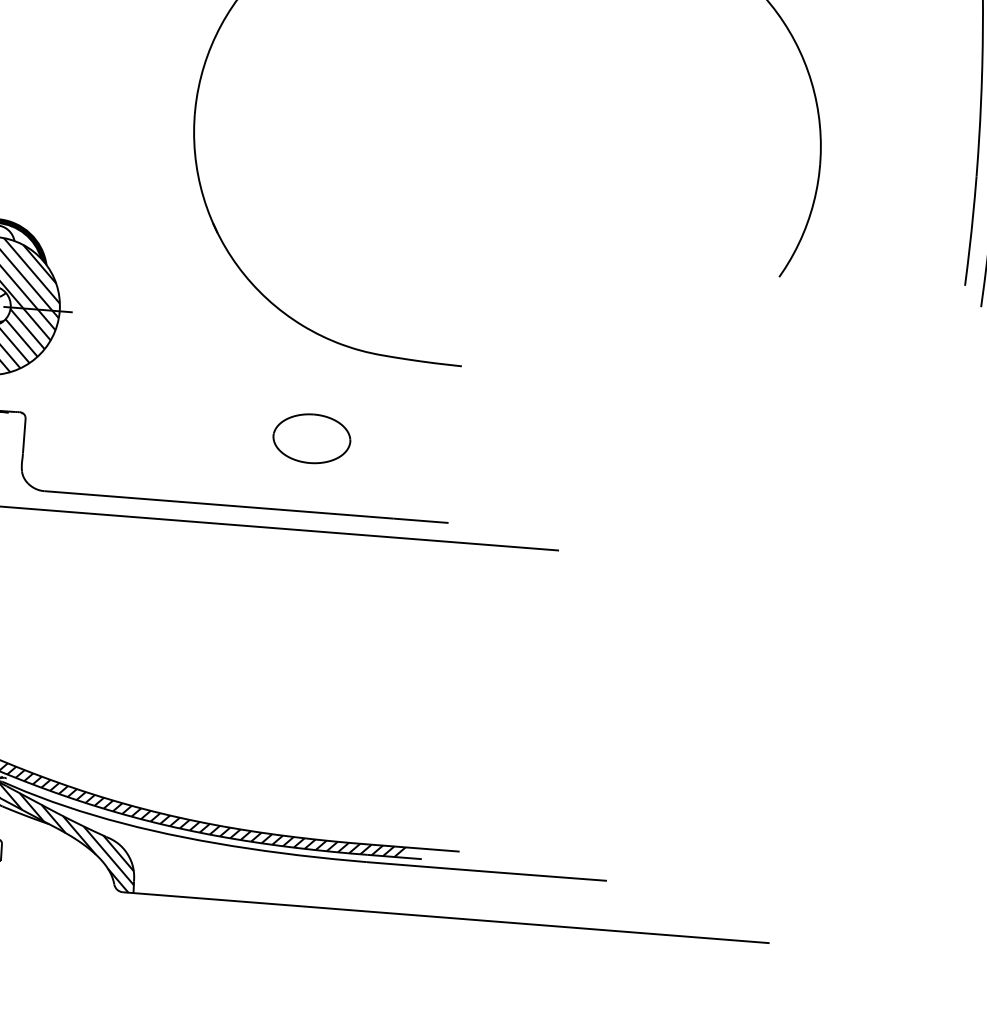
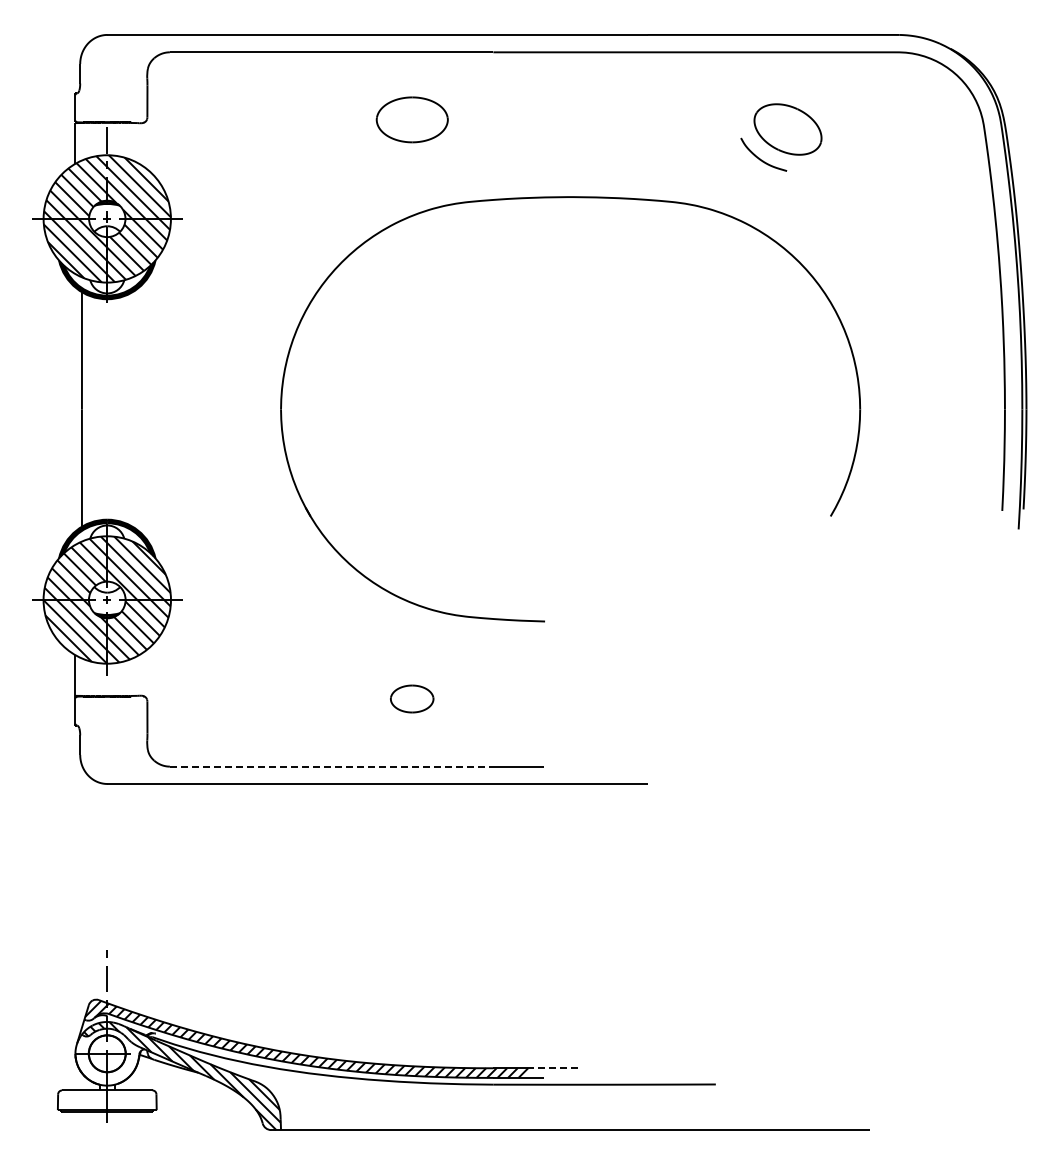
part: (311, 438) -> (411, 698), size x0.6
line: (218, 504) -> (331, 766), solid -> dashed
line: (431, 849) -> (552, 1068), solid -> dashed

